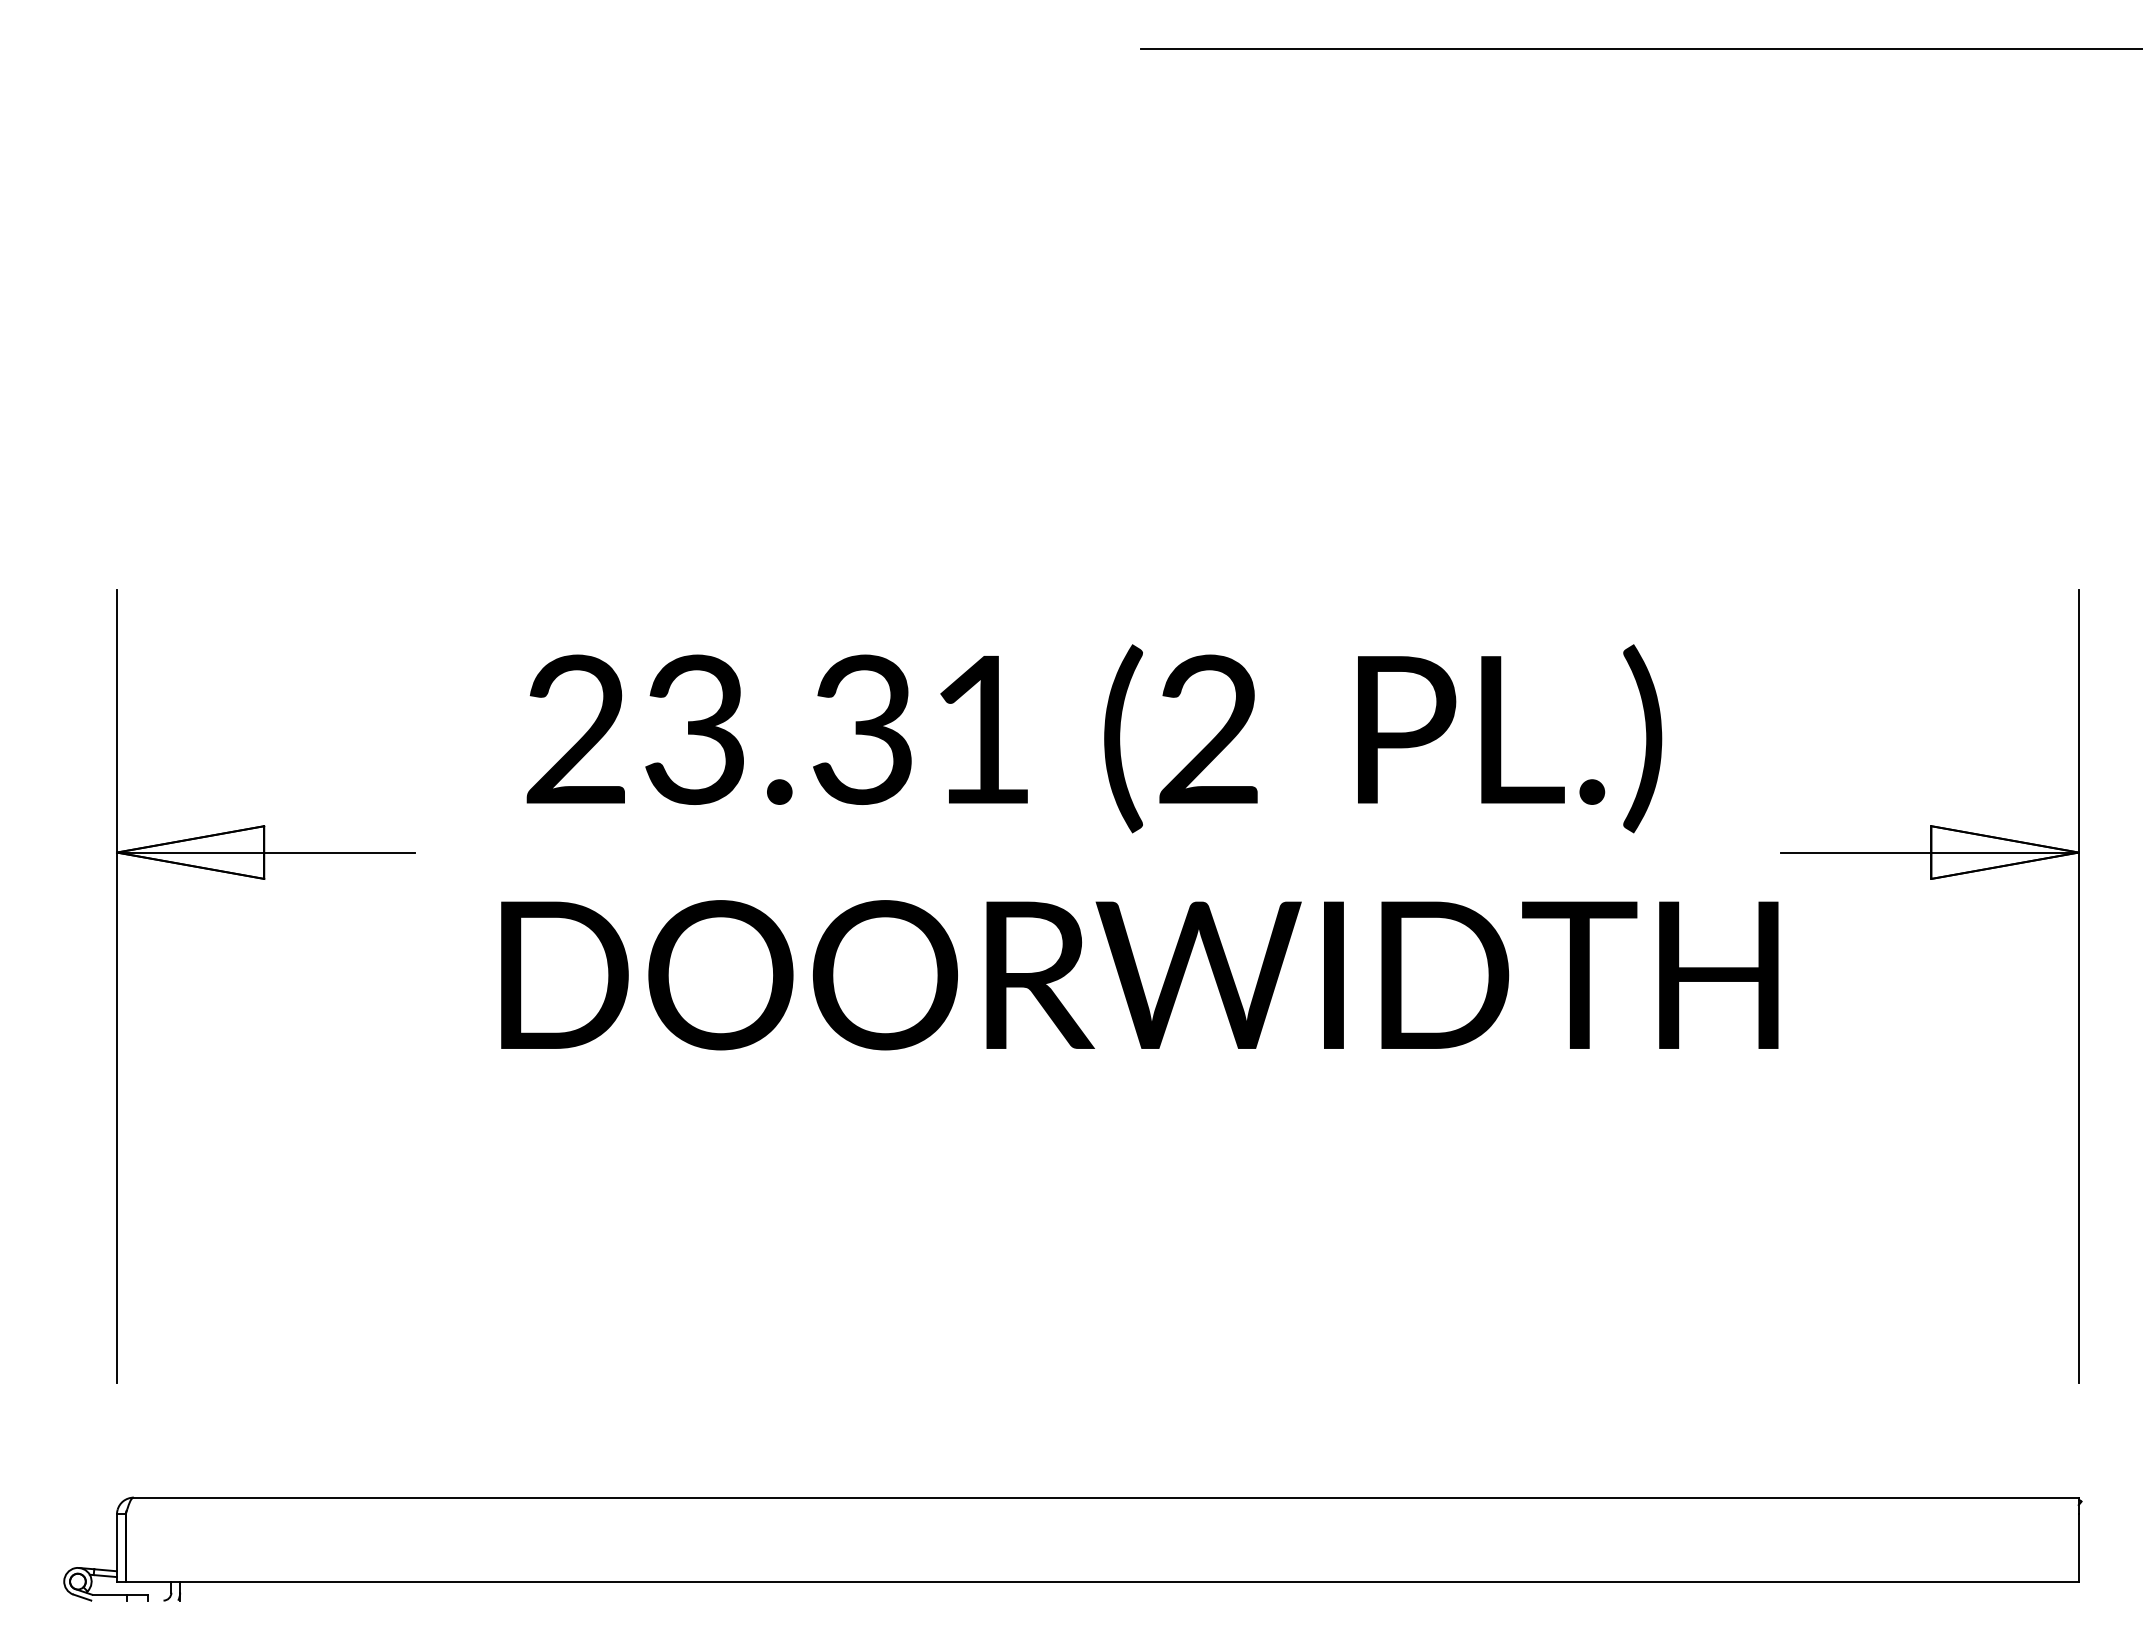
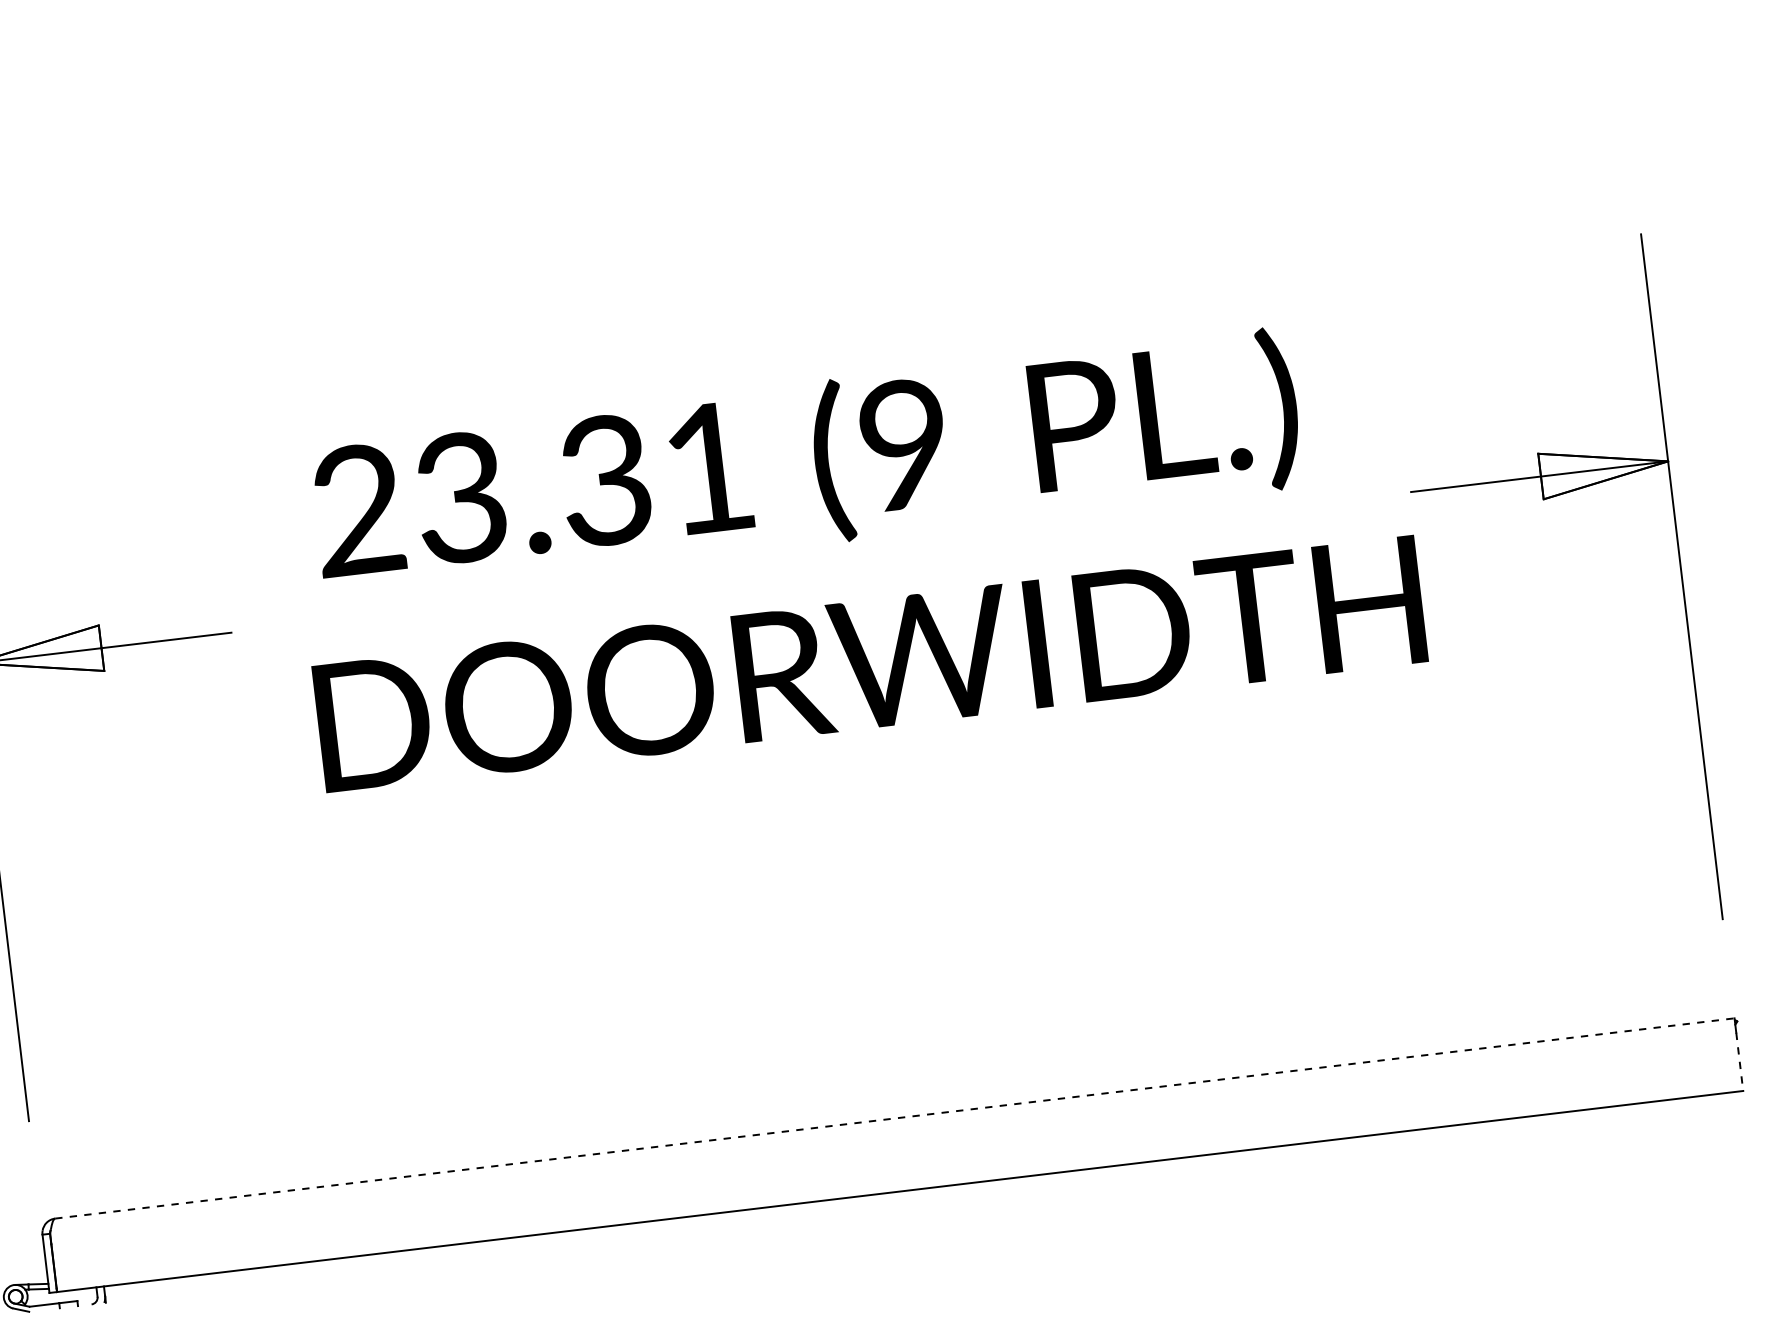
text: (1208, 728) -> (904, 443), (2 -> (9
line: (1106, 1497) -> (895, 1118), solid -> dashed
line: (2078, 1548) -> (1739, 1062), solid -> dashed

